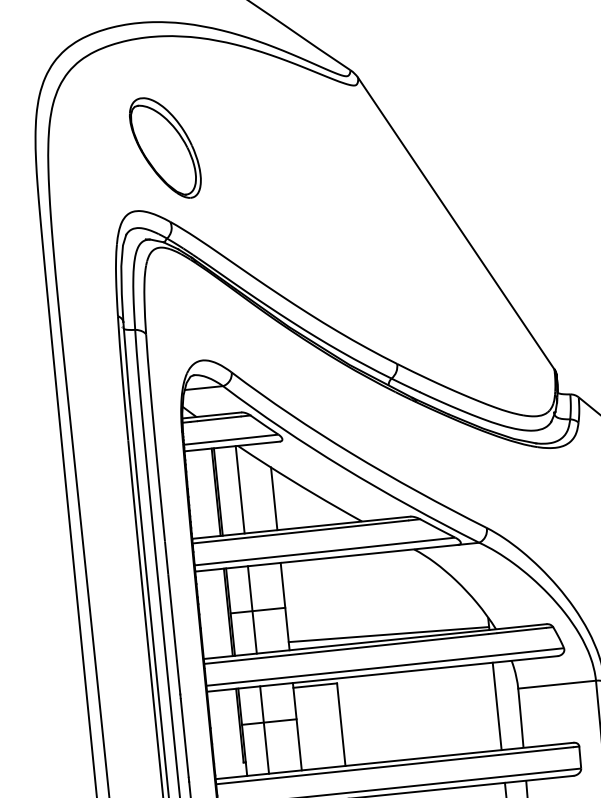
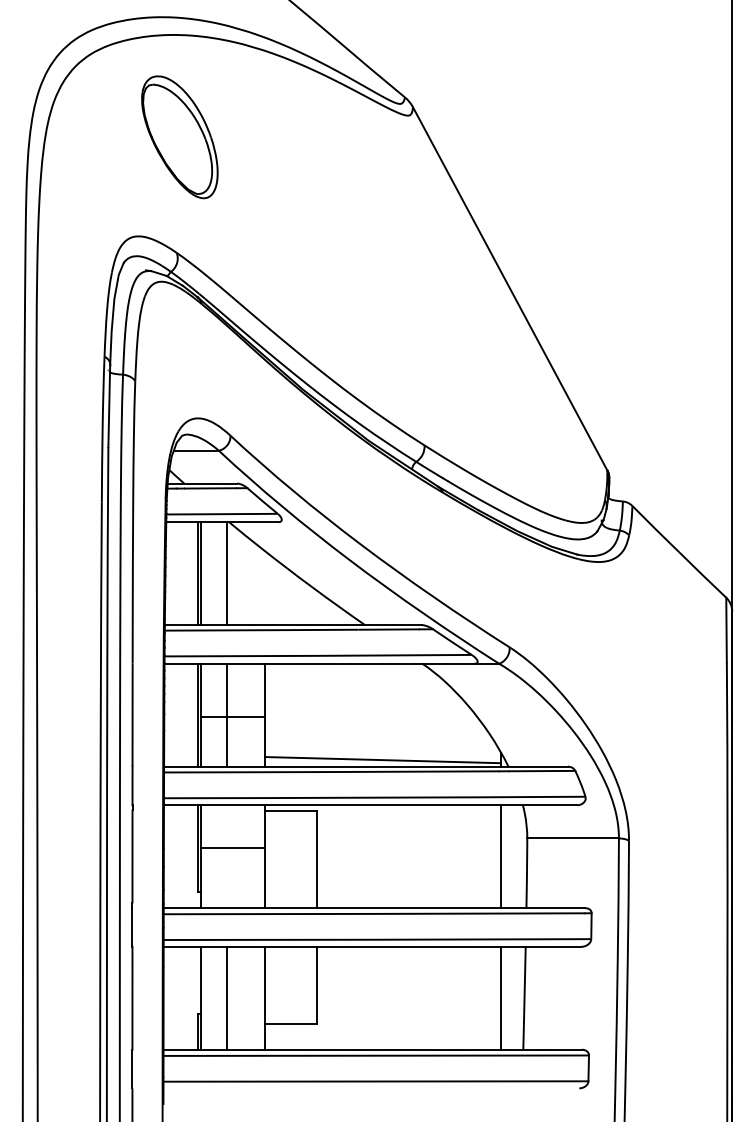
part: (165, 148) -> (179, 137), moved
line: (274, 499) -> (265, 588), removed
line: (264, 729) -> (226, 856), removed

